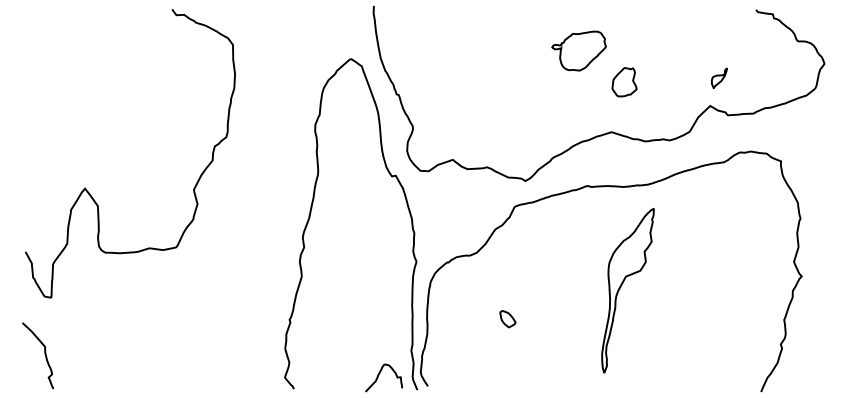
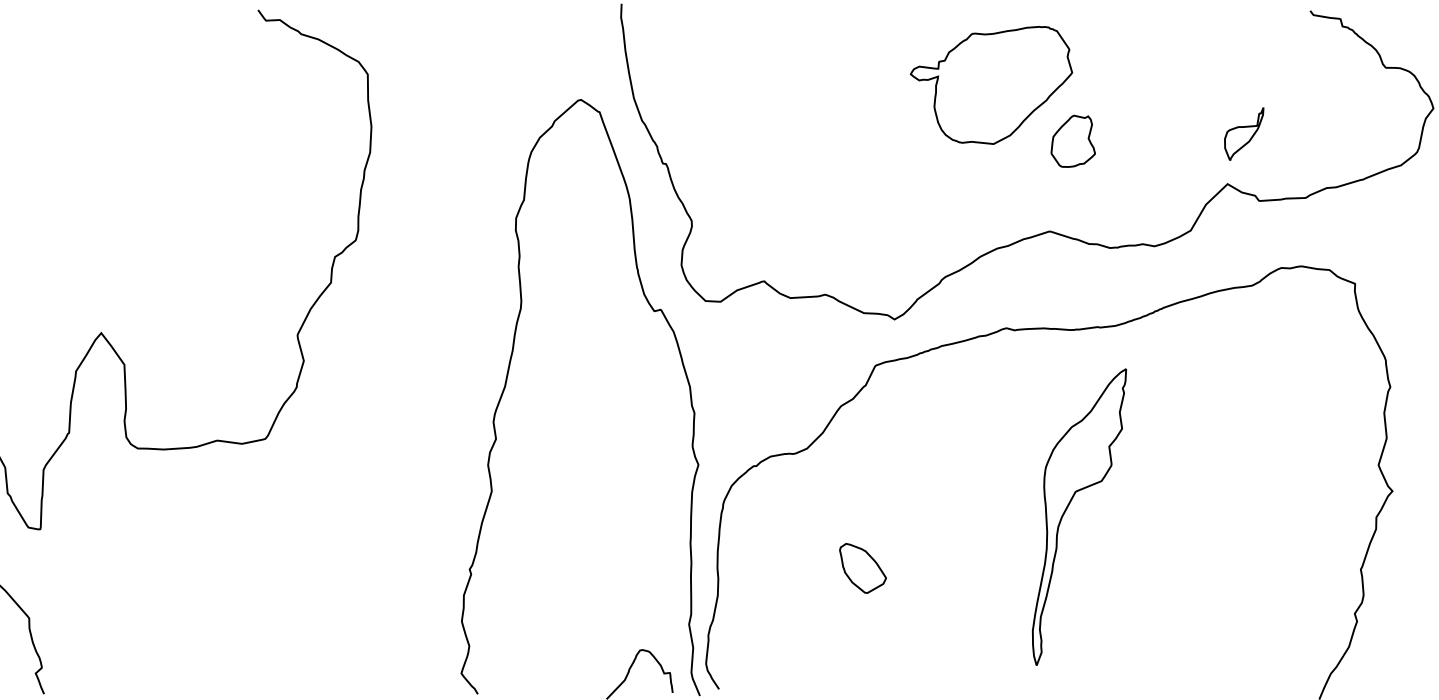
part: (578, 50) -> (990, 84), size x1.67
part: (718, 78) -> (1242, 134), size x1.43
part: (507, 318) -> (862, 567), size x1.67

